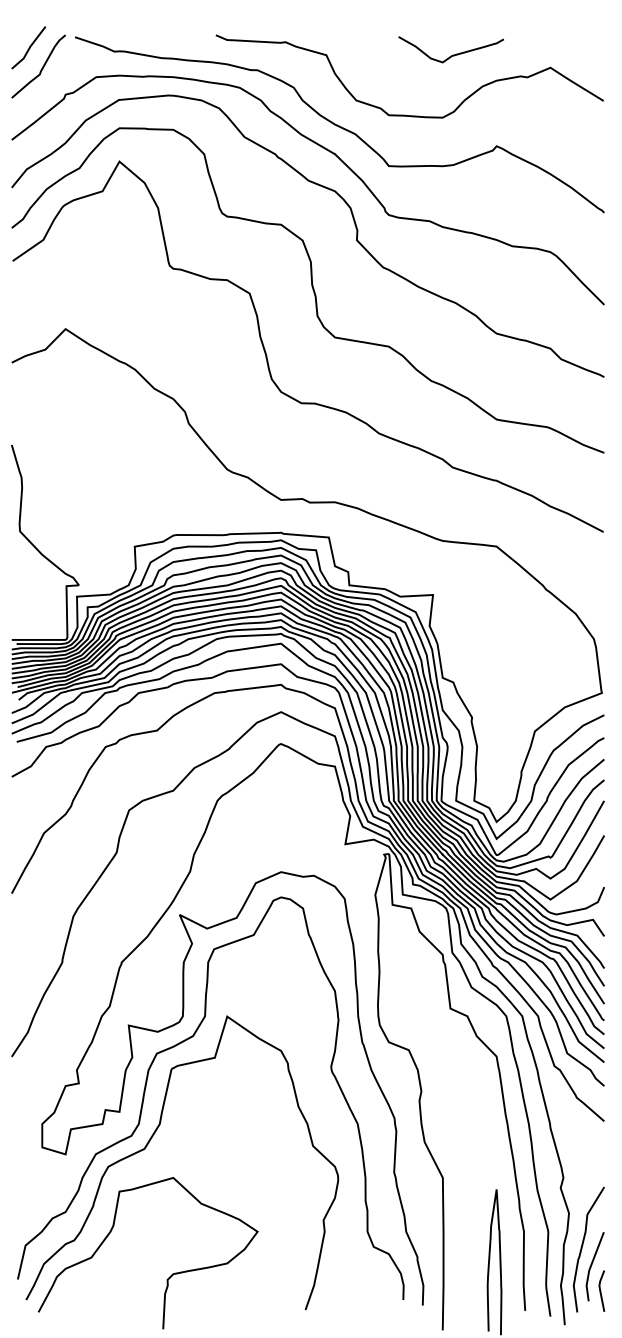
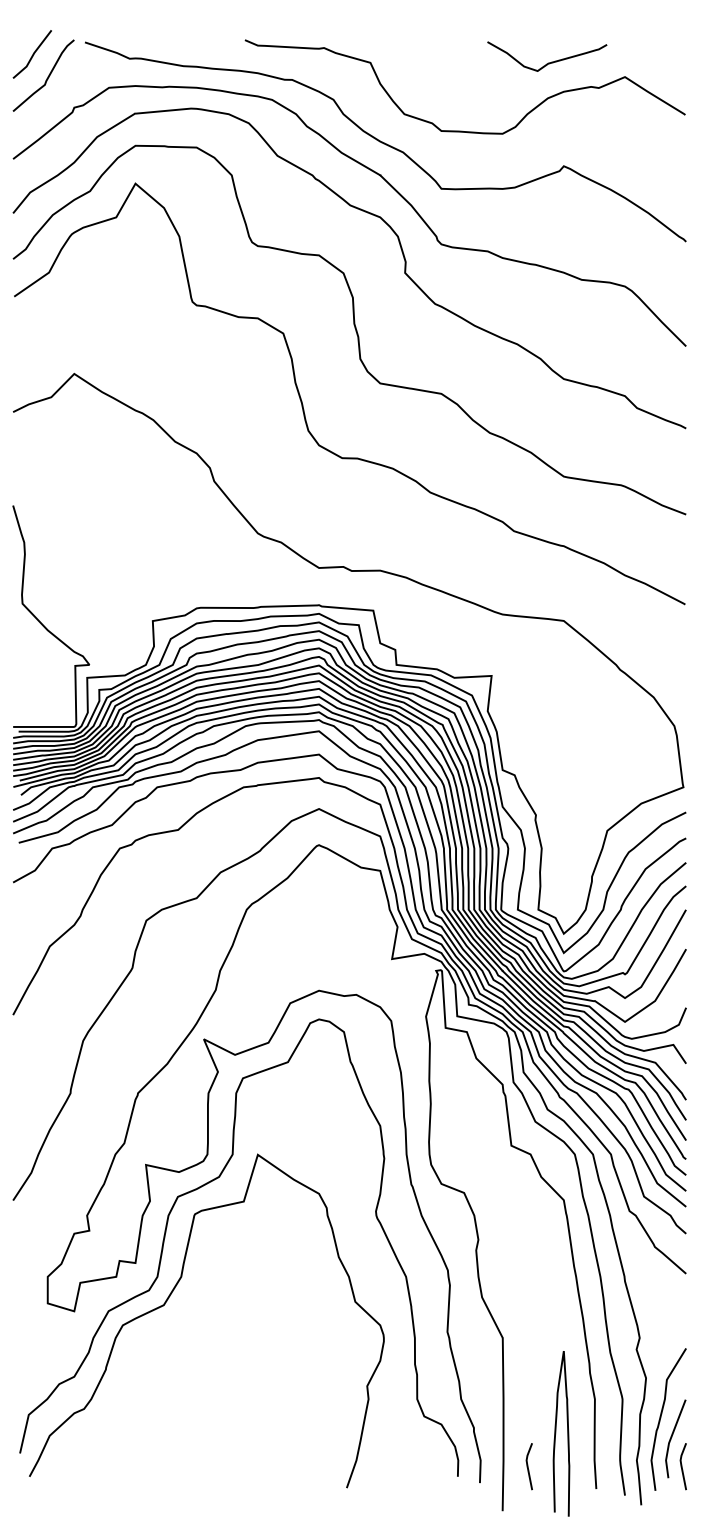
curve: (452, 54) -> (548, 62), moved
curve: (170, 1276) -> (193, 1449), removed
line: (465, 1291) -> (528, 1466), added

